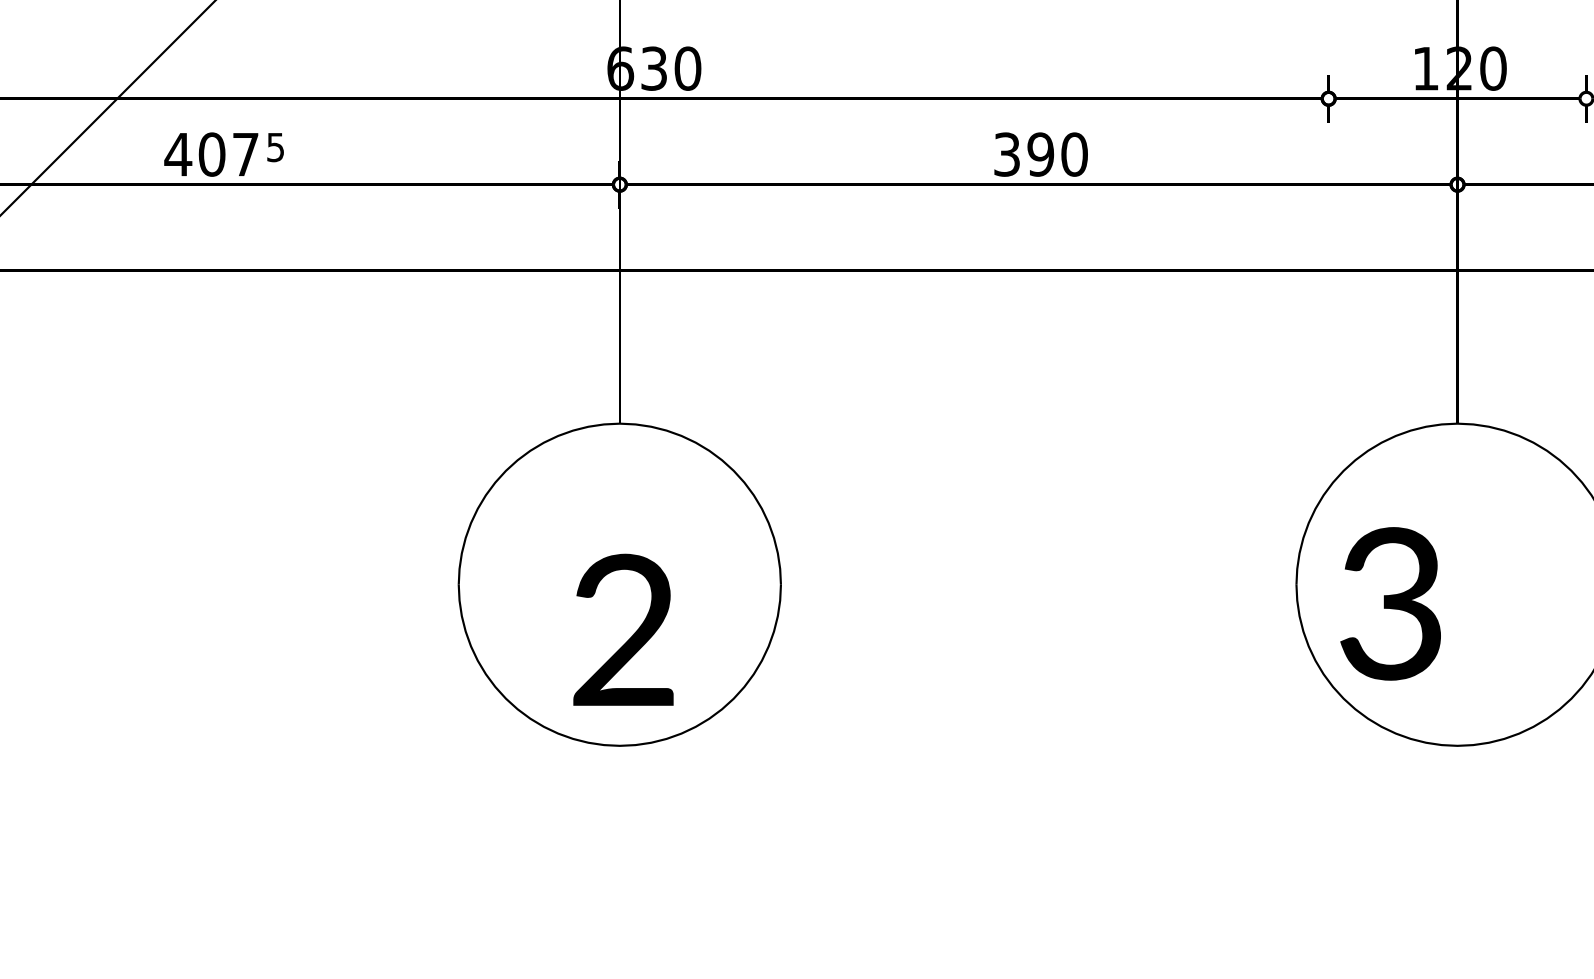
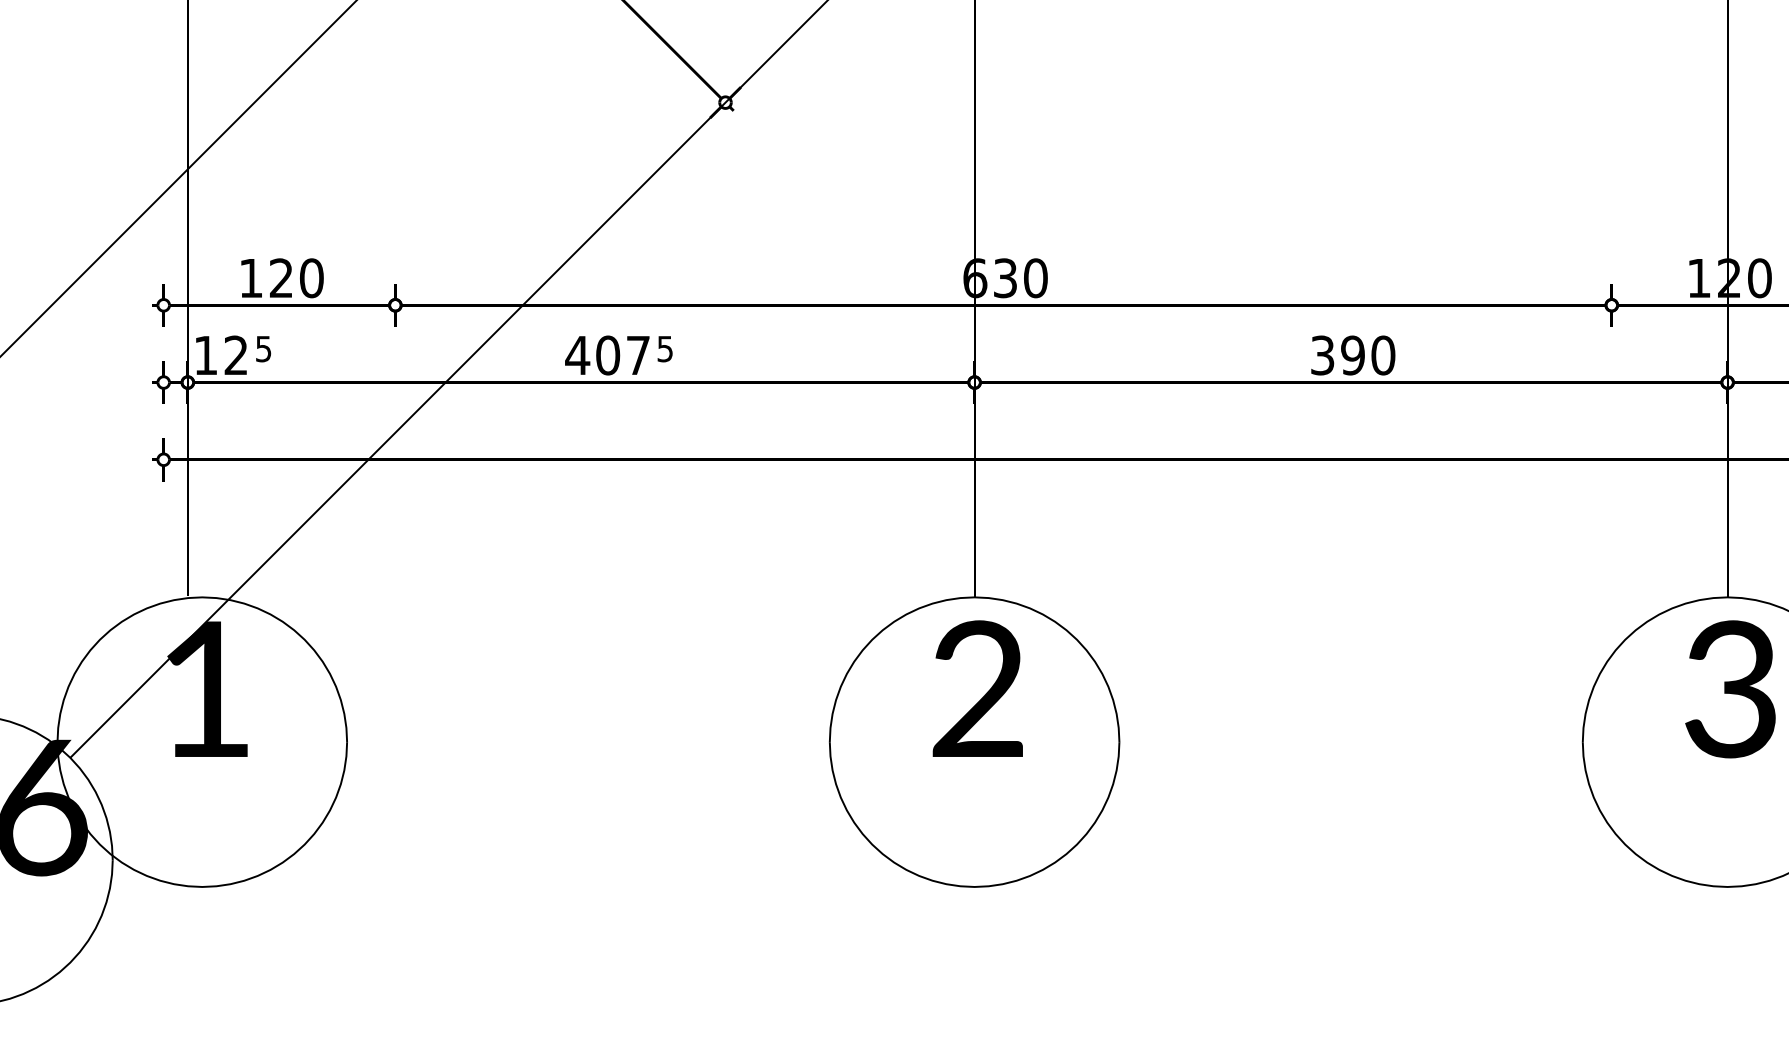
text: (1390, 604) -> (1730, 689), moved
text: (623, 629) -> (977, 688), moved

